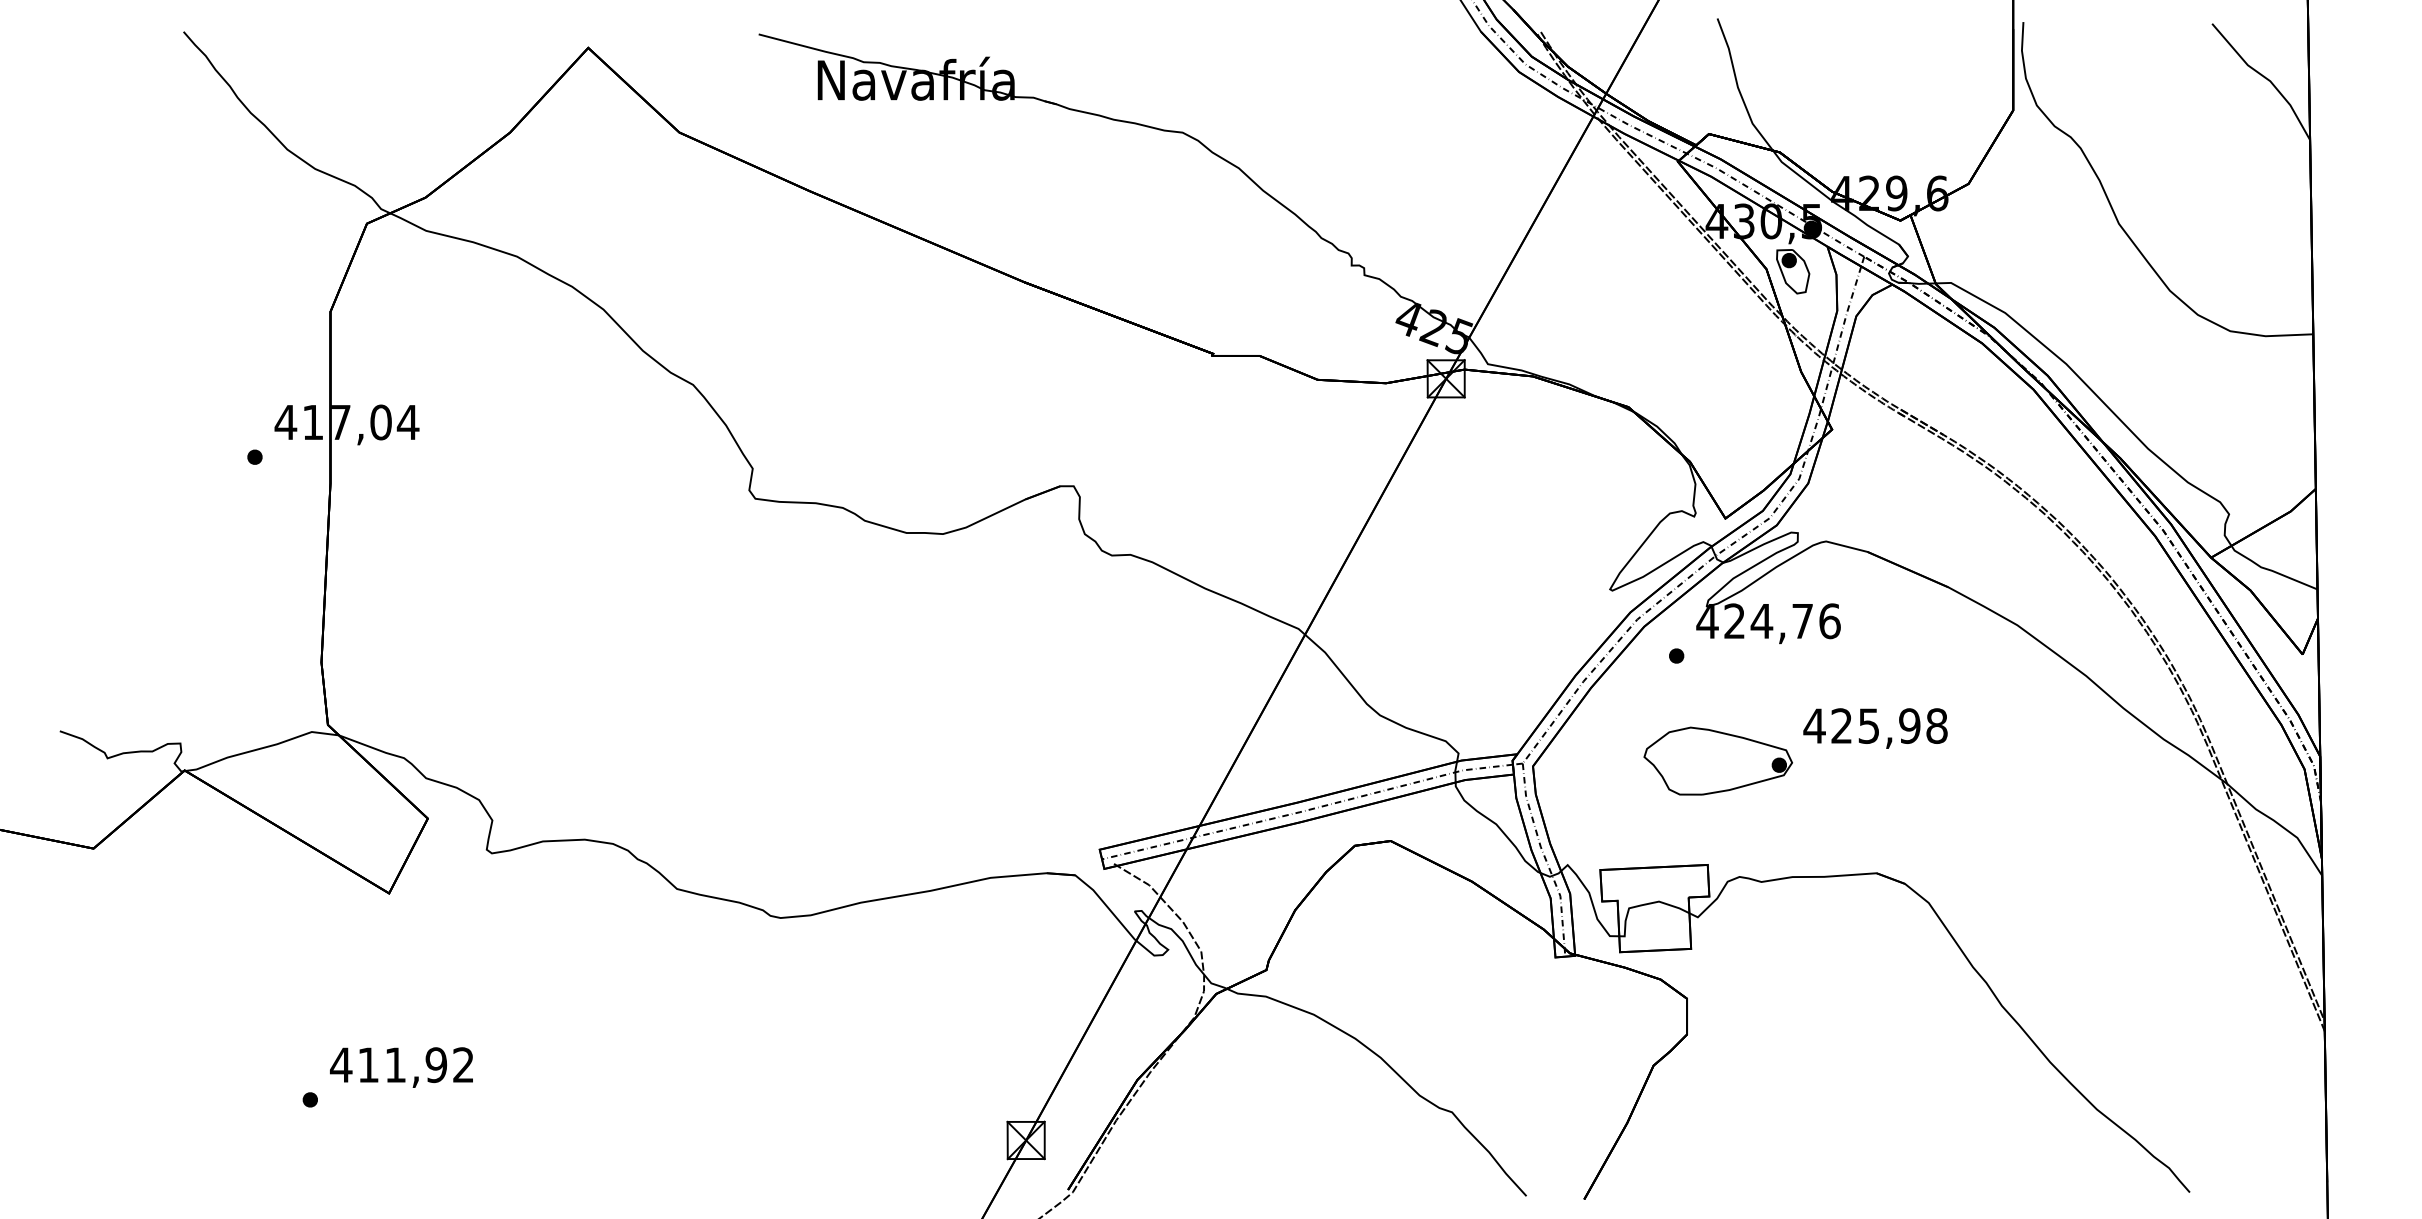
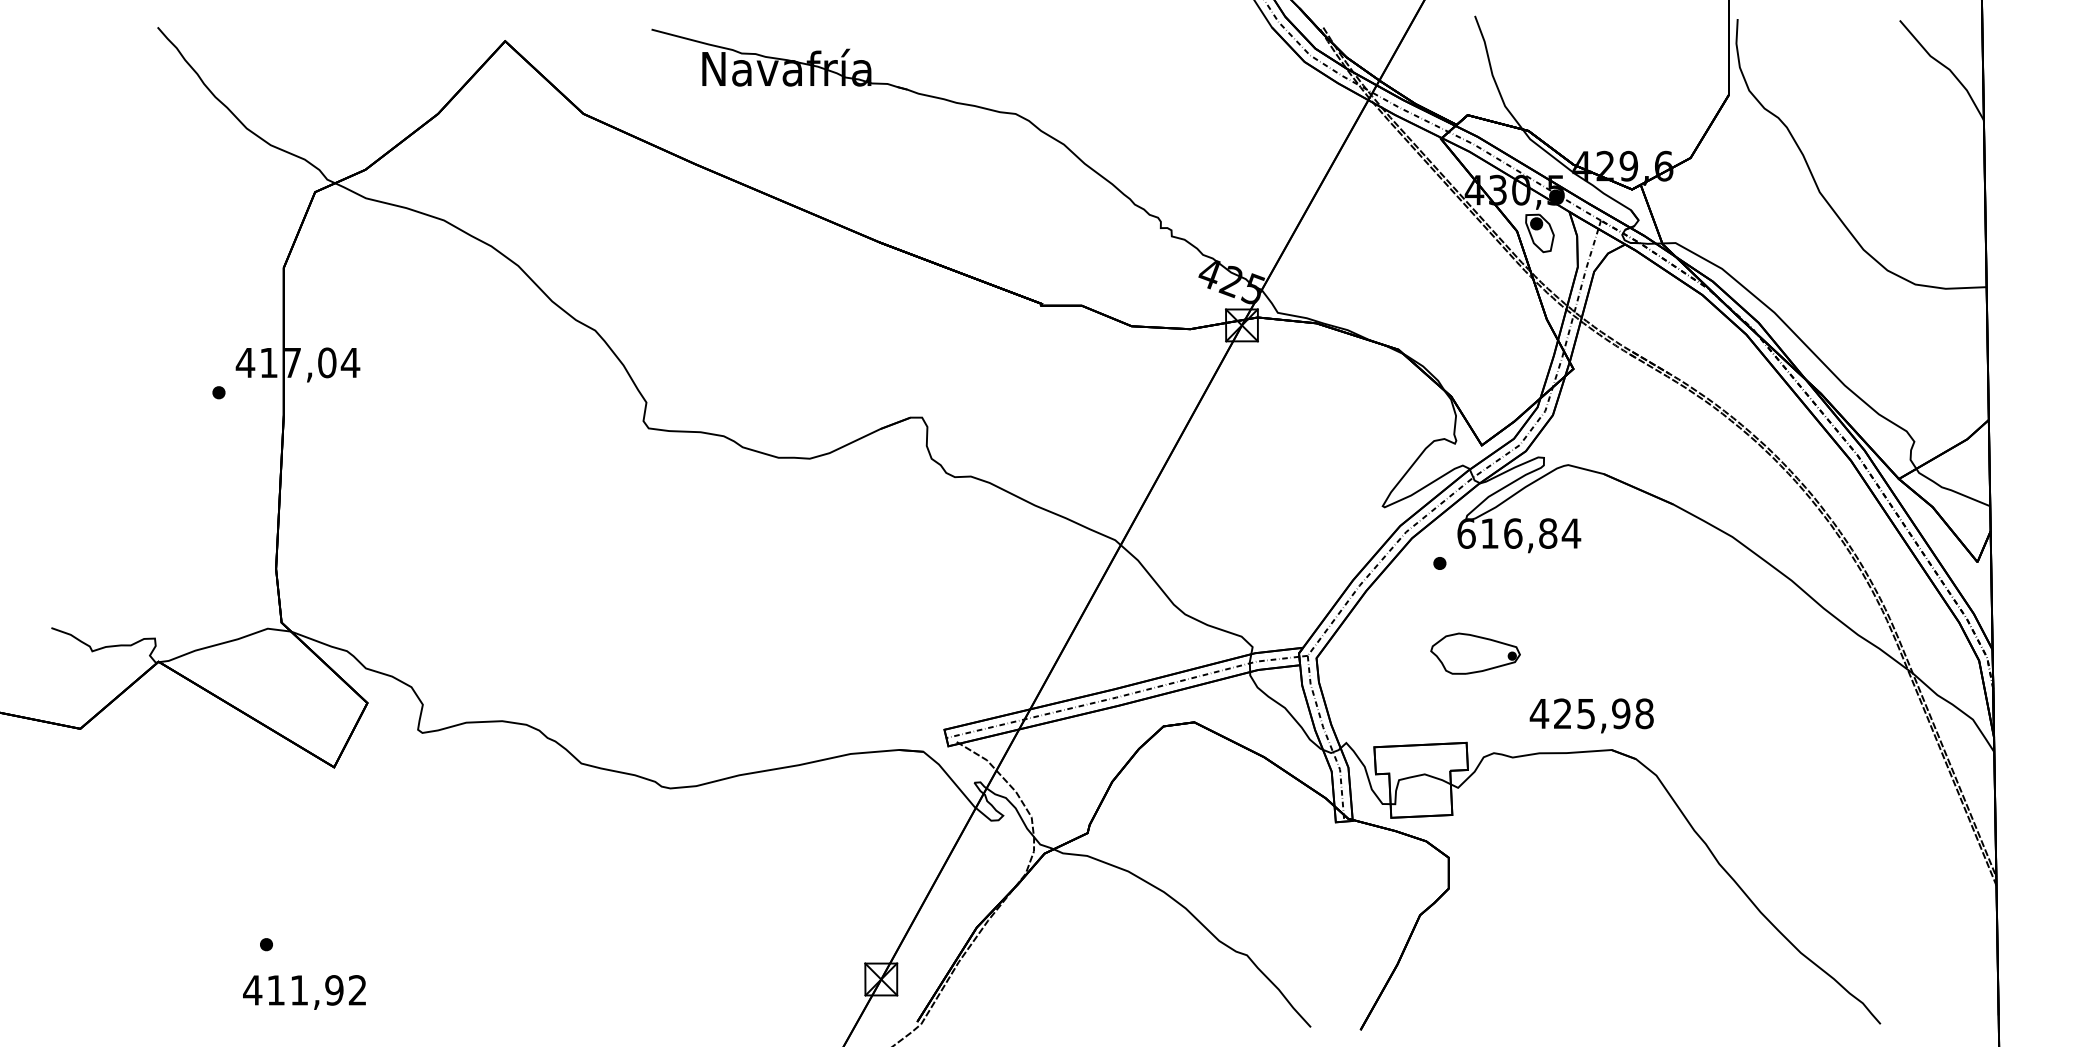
text: (1768, 621) -> (1518, 533), 424,76 -> 616,84
text: (1875, 728) -> (1591, 715), moved
part: (1717, 760) -> (1474, 653), size x0.7
text: (401, 1067) -> (304, 992), moved

